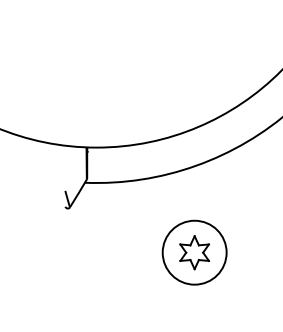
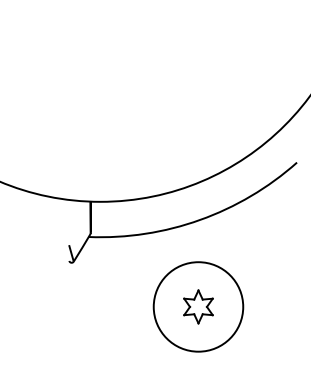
circle: (194, 252) -> (198, 306), size x1.4

